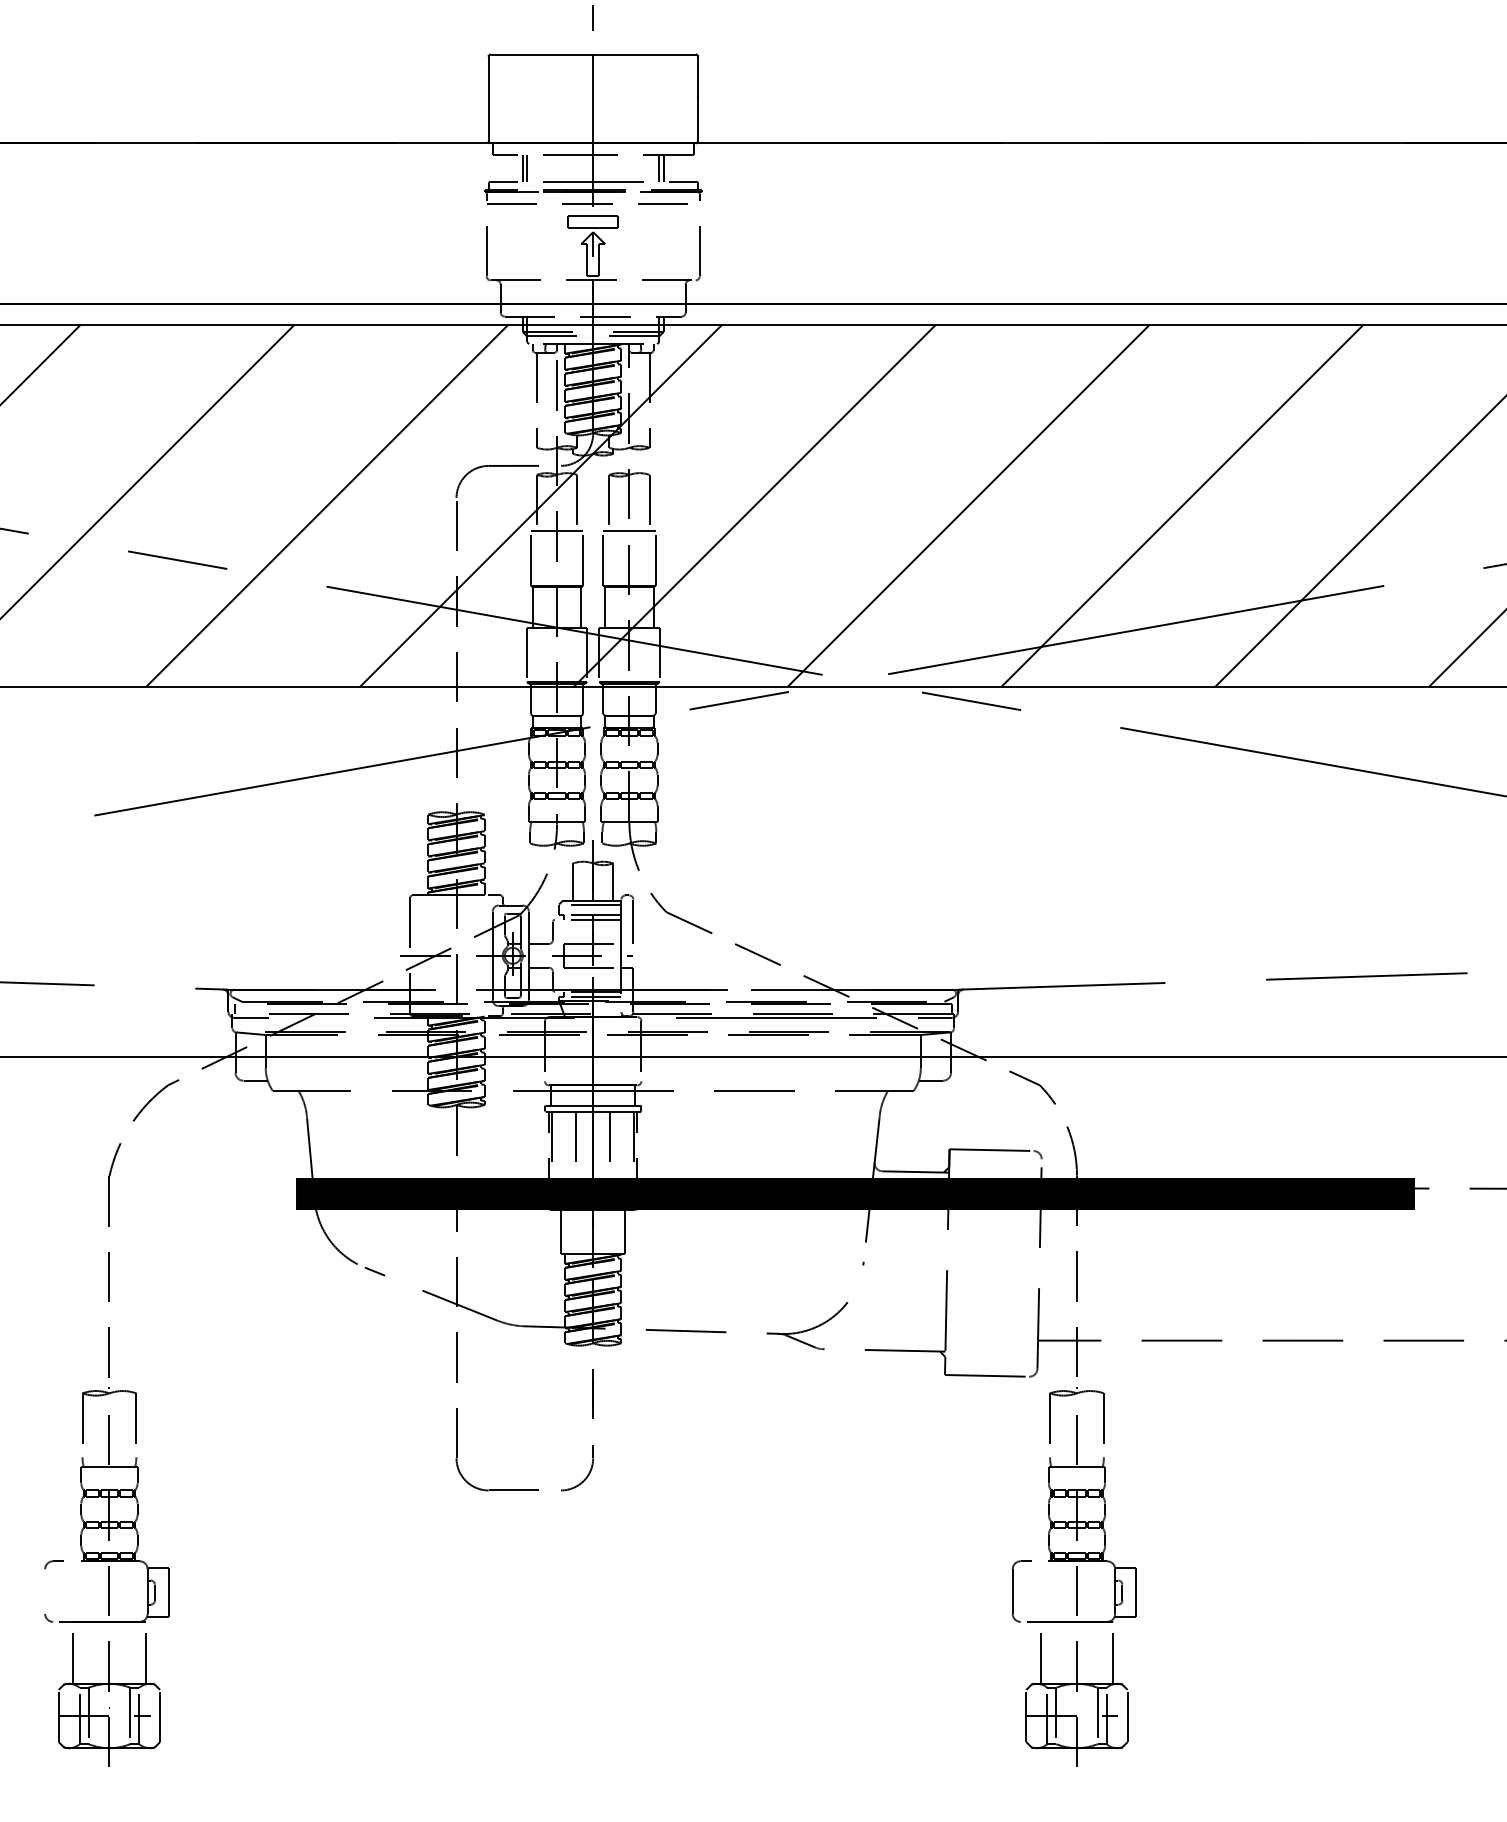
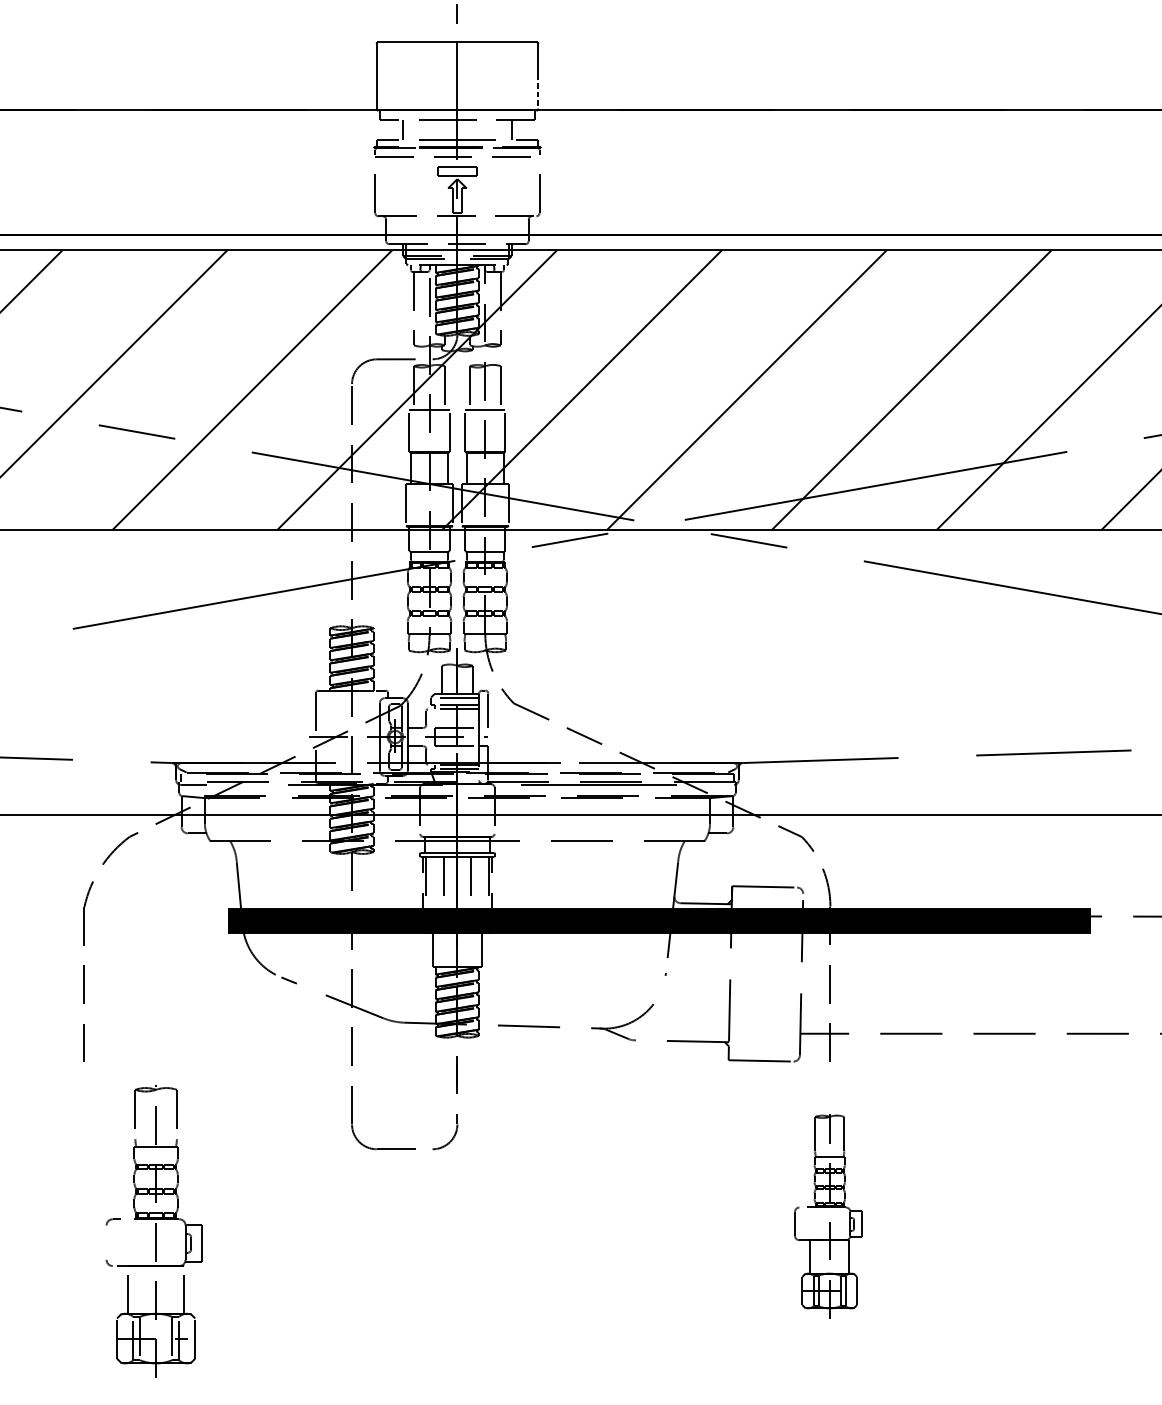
line: (697, 119) -> (537, 92), solid -> dashed
line: (526, 168) -> (405, 130), removed
line: (659, 168) -> (508, 130), removed
line: (934, 1017) -> (720, 784), removed
part: (106, 1576) -> (153, 1231), moved
part: (1073, 1576) -> (827, 1215), size x0.7

